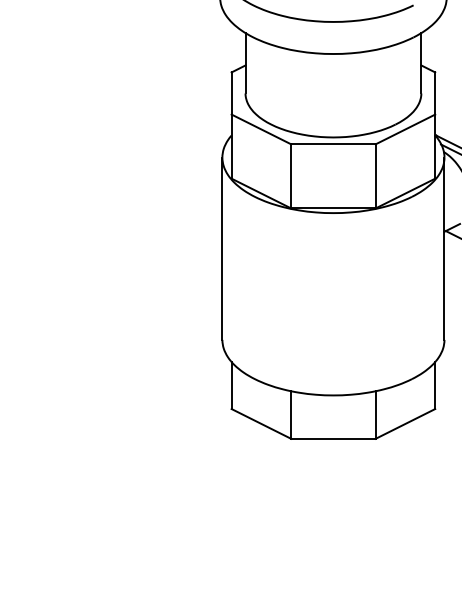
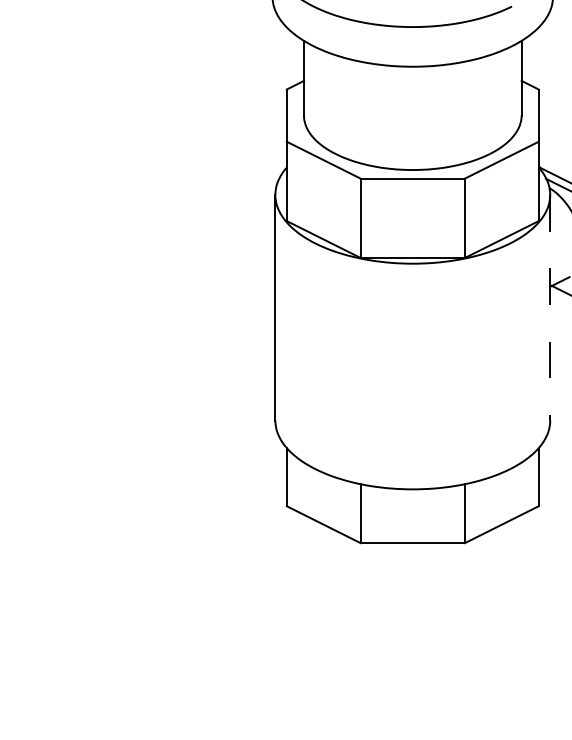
line: (444, 249) -> (550, 308), solid -> dashed

